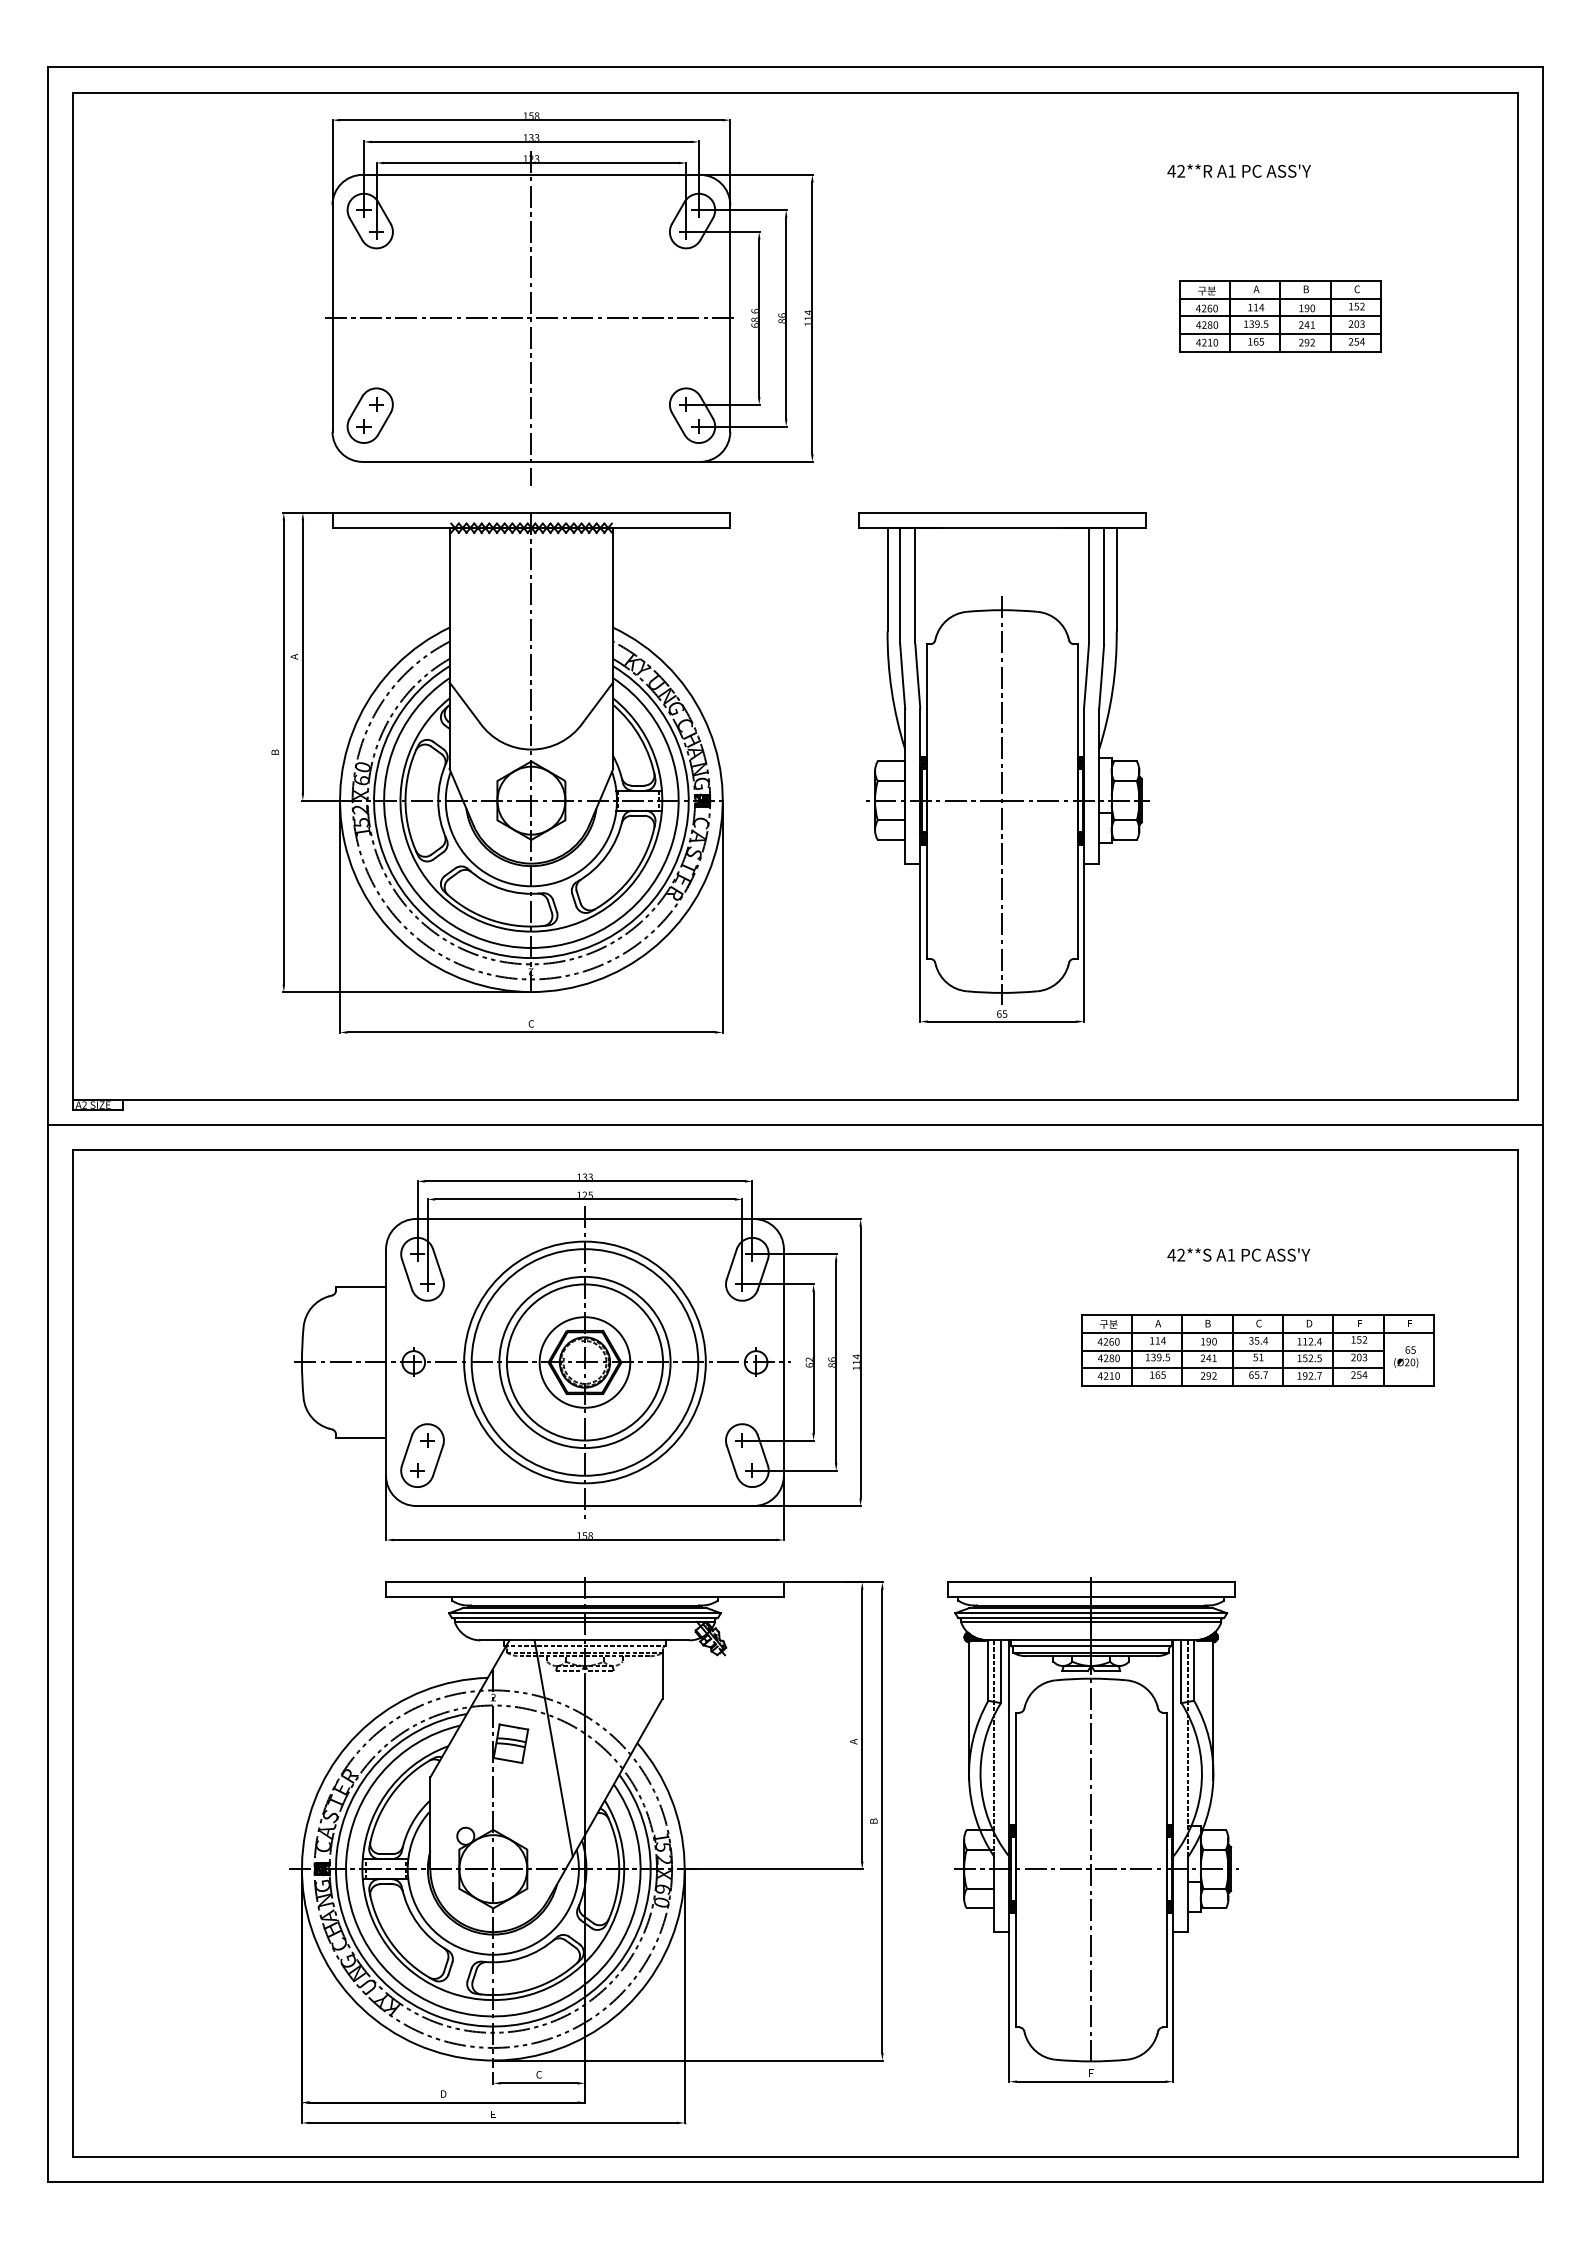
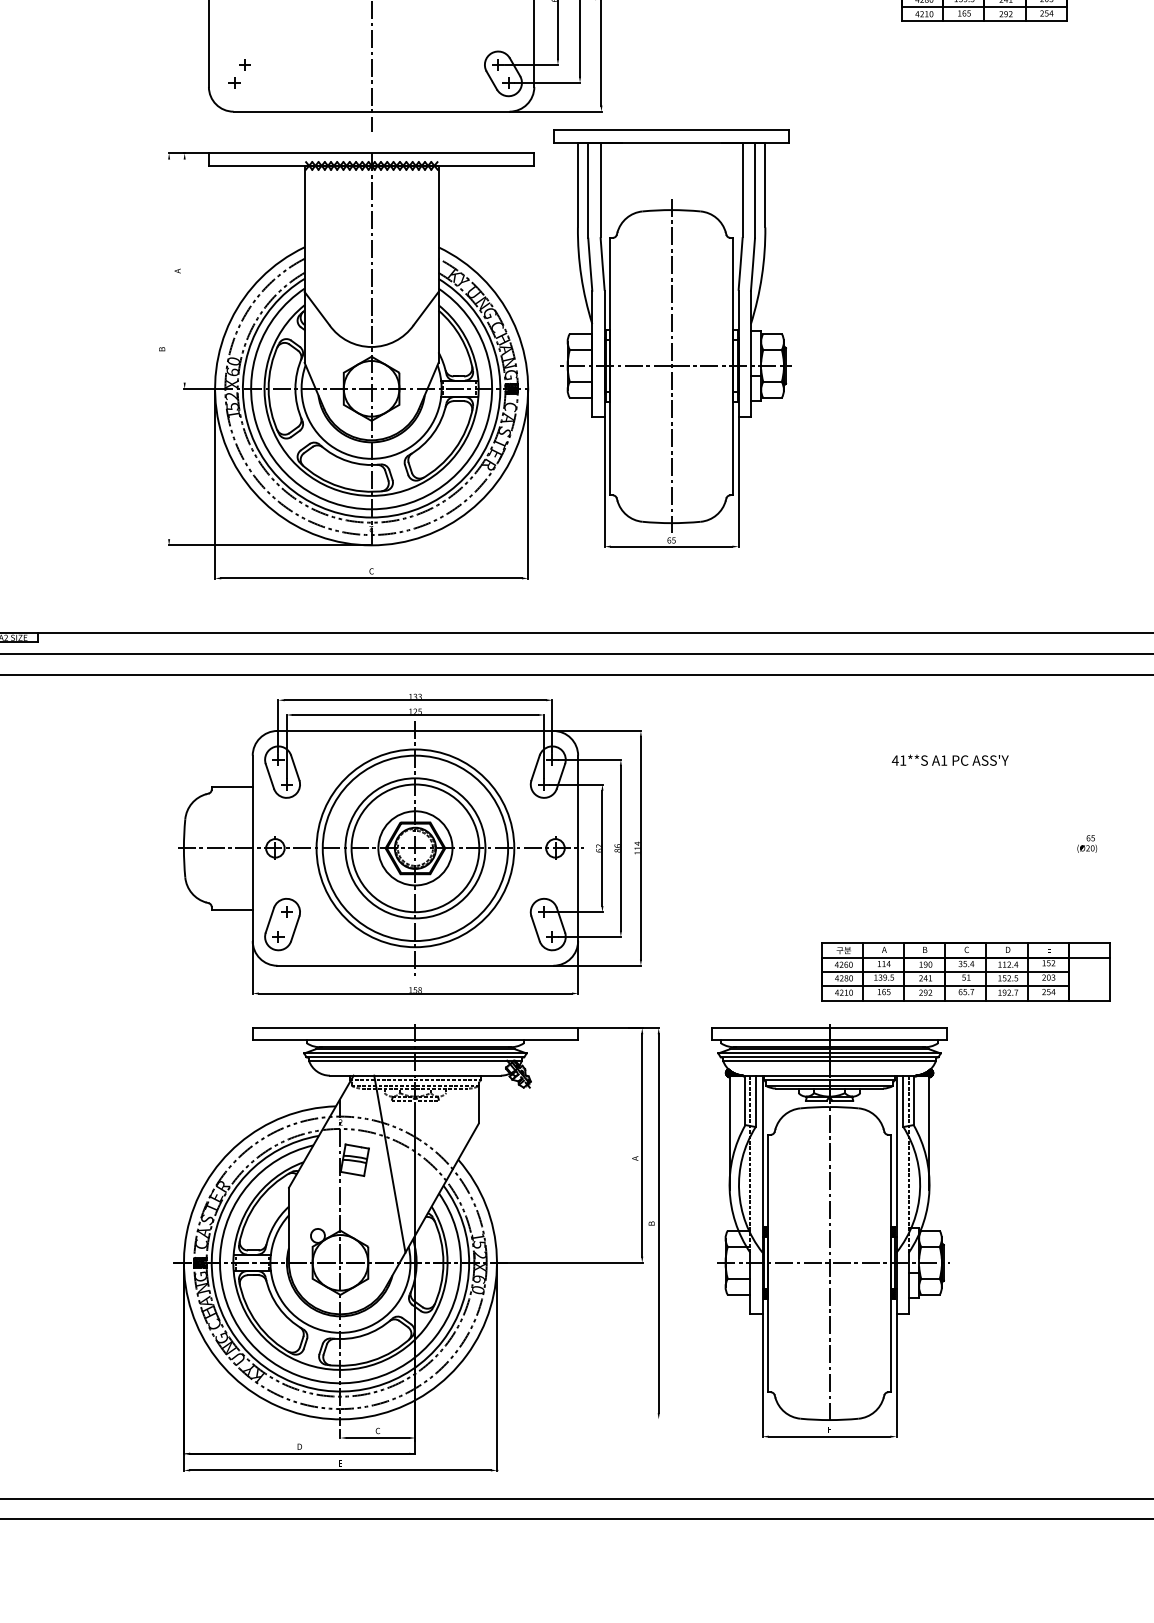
part: (369, 415) -> (239, 73), removed
line: (302, 656) -> (184, 270), removed
line: (283, 752) -> (168, 349), removed
part: (1003, 767) -> (672, 338), moved
text: (1181, 1254) -> (903, 760), 42**S -> 41**S
part: (1257, 1350) -> (965, 971), moved
line: (687, 2060) -> (499, 1419), removed

